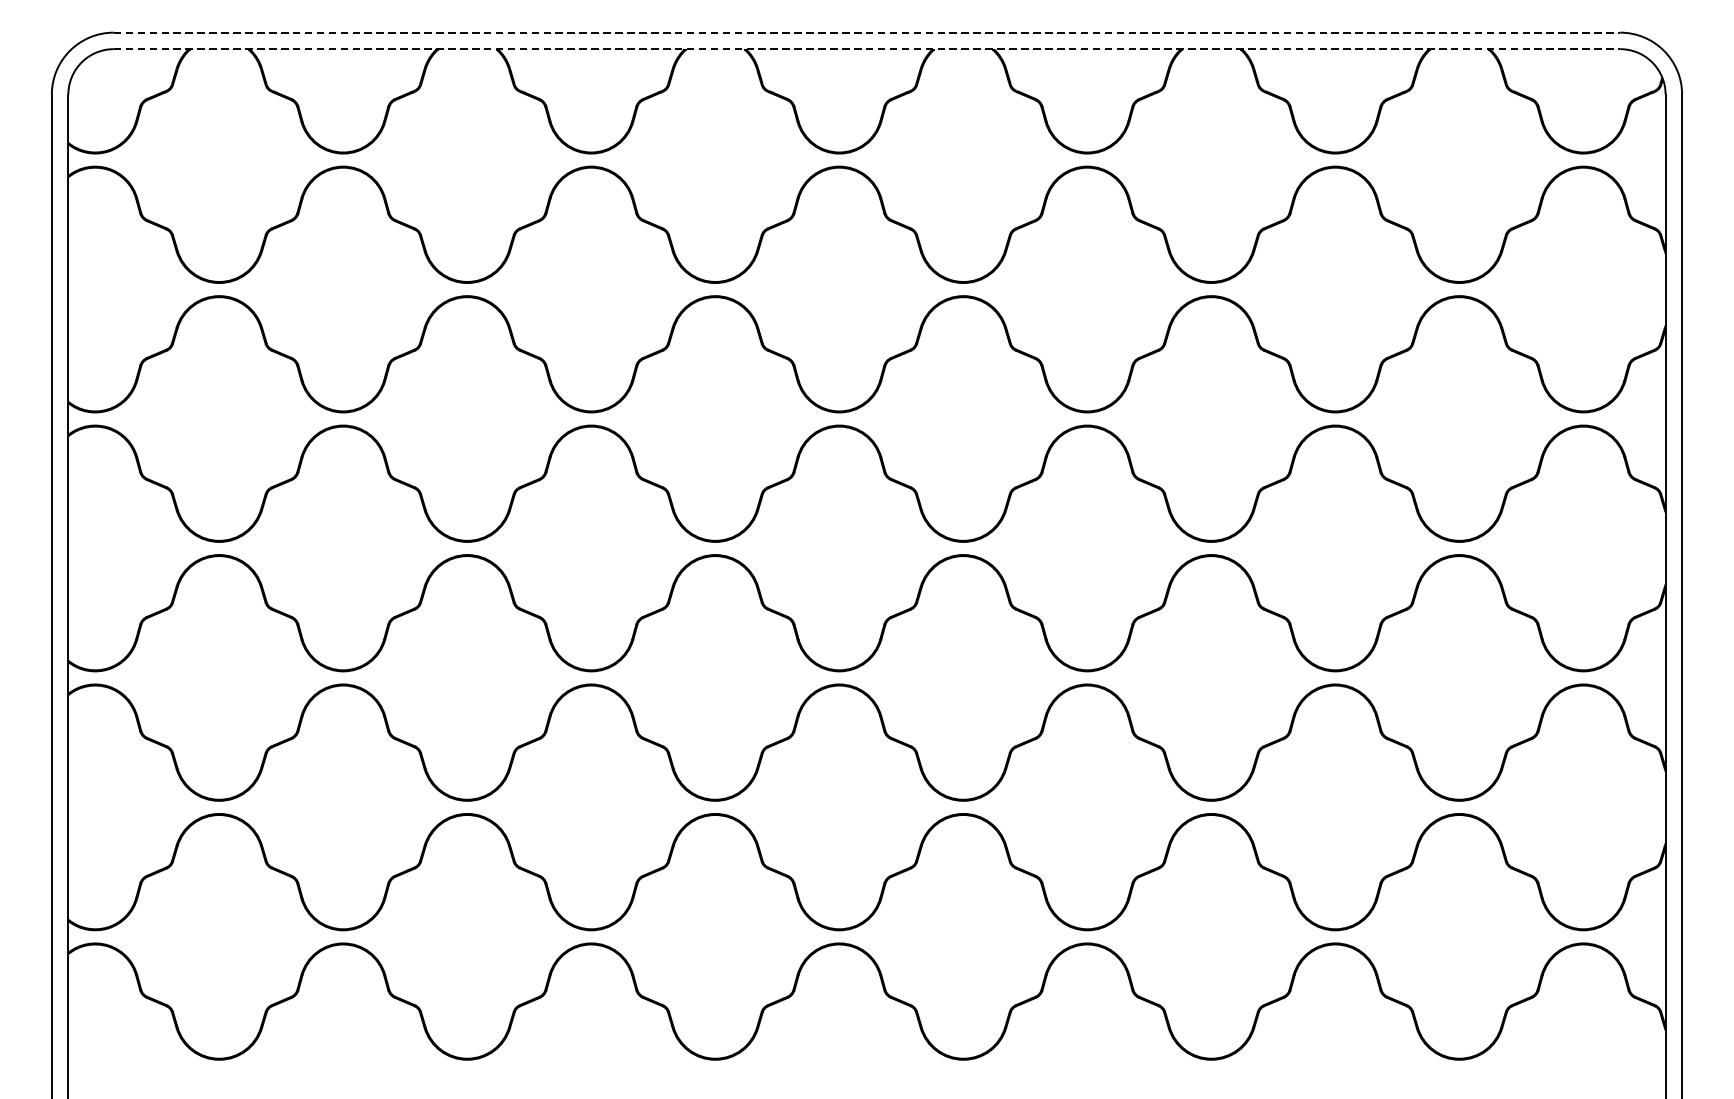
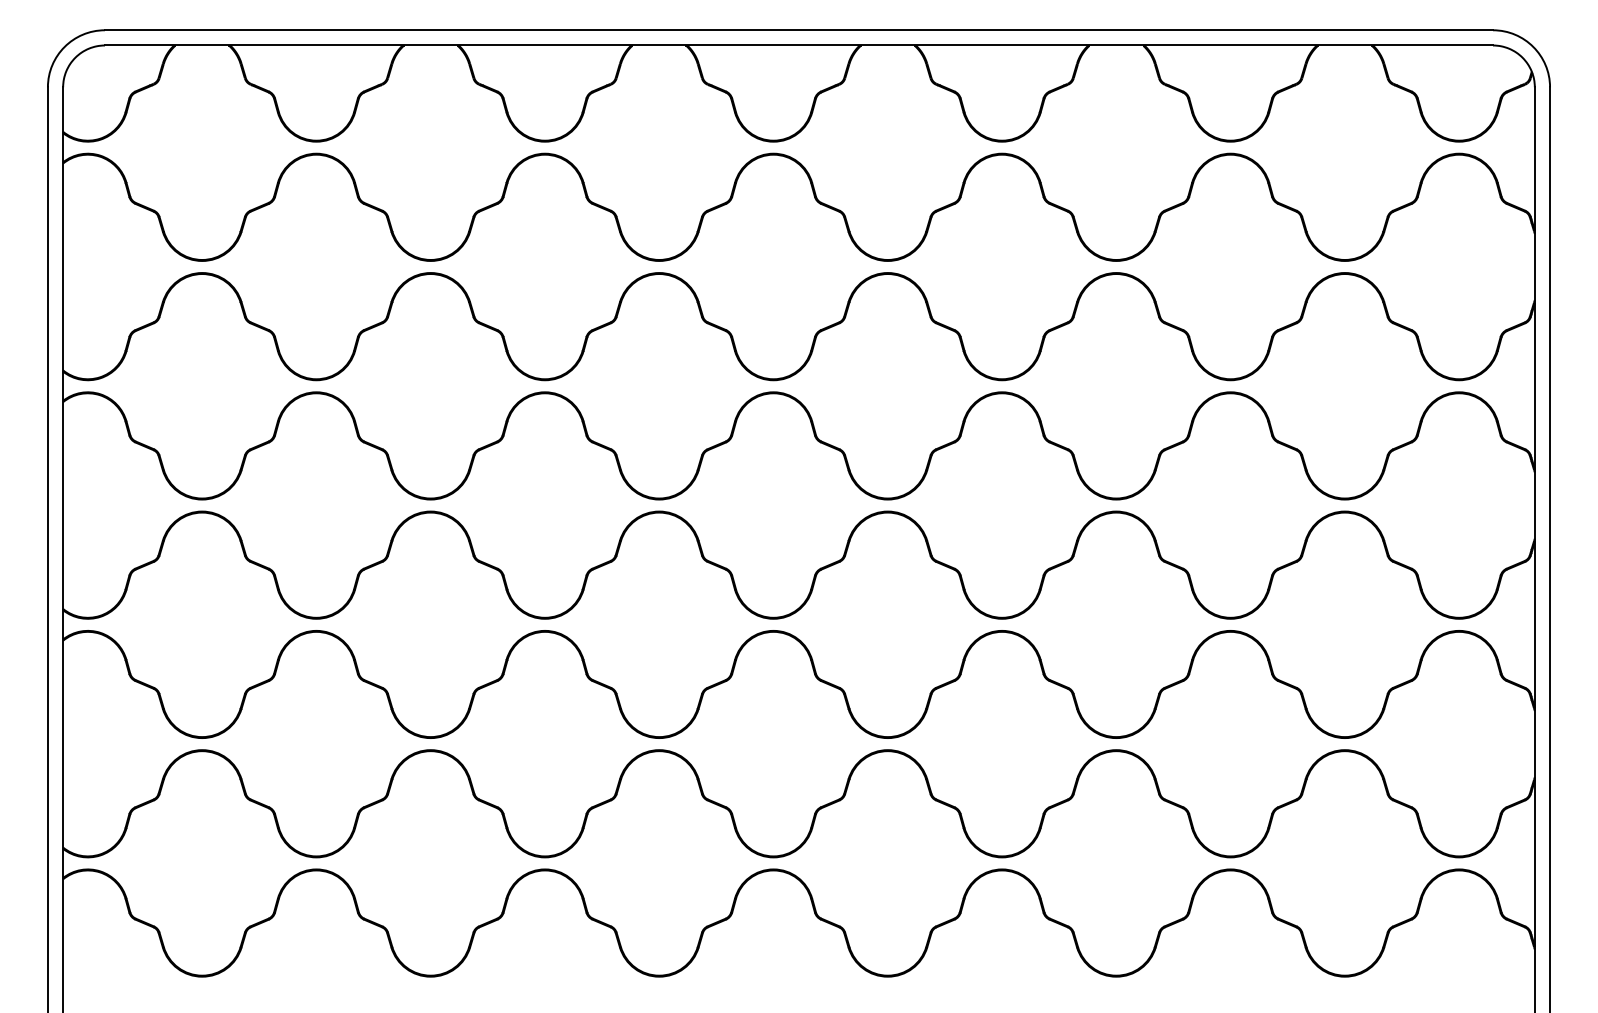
line: (867, 32) -> (799, 30), dashed -> solid
line: (867, 49) -> (799, 45), dashed -> solid

